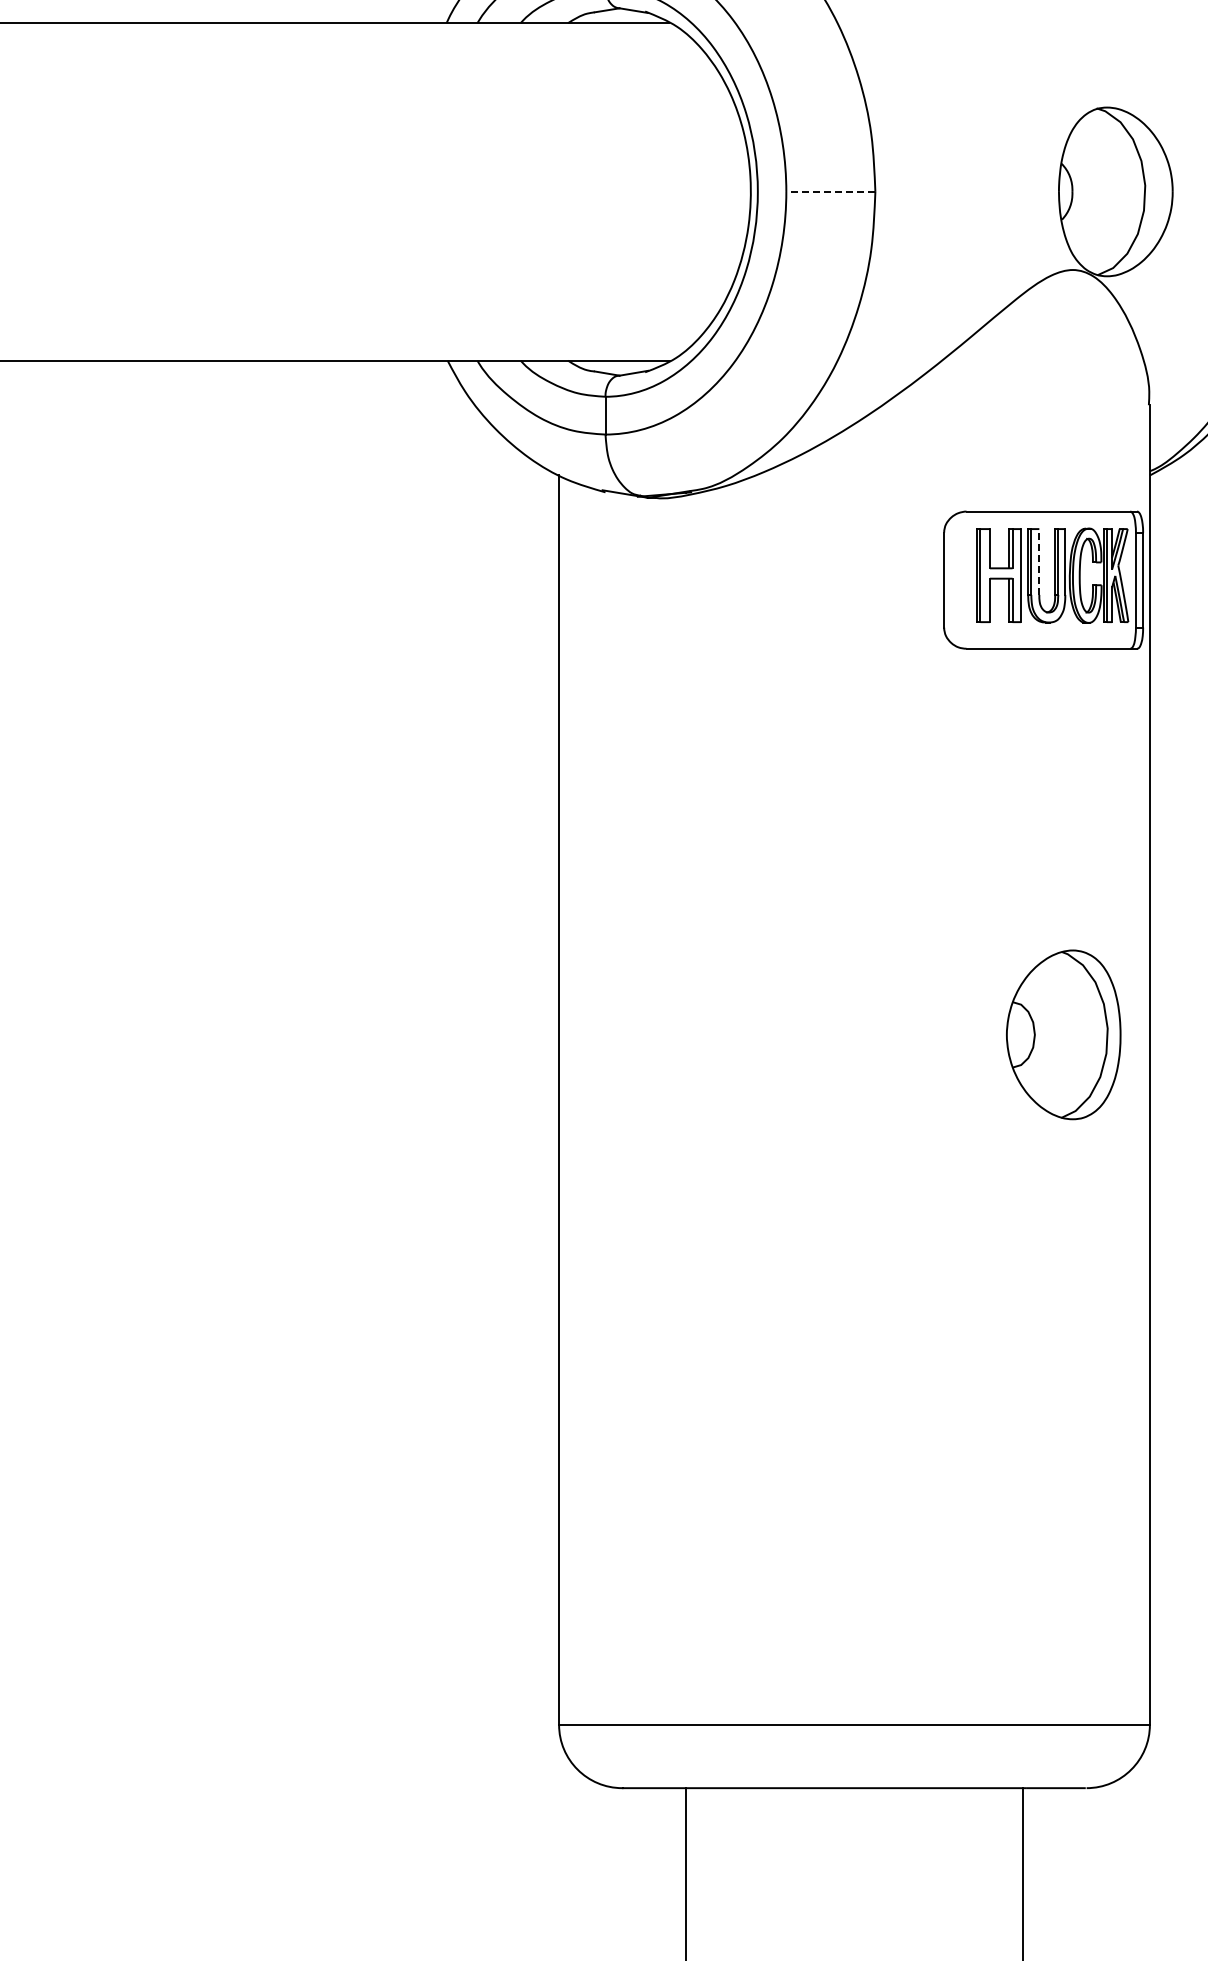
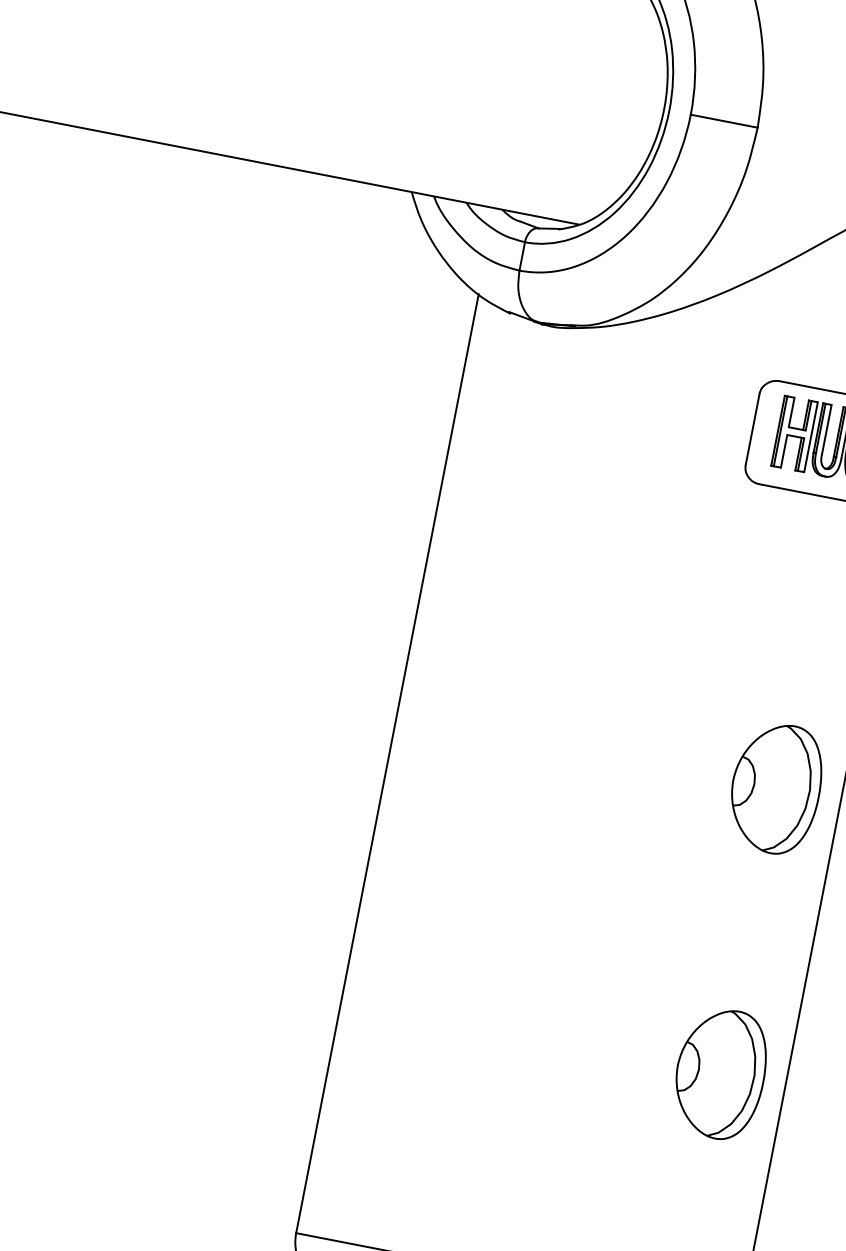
line: (830, 191) -> (724, 120), dashed -> solid
line: (1039, 562) -> (826, 430), dashed -> solid
part: (1063, 1414) -> (720, 1073), added

